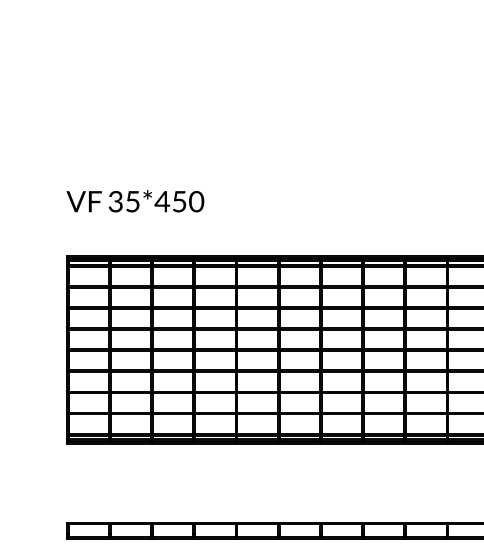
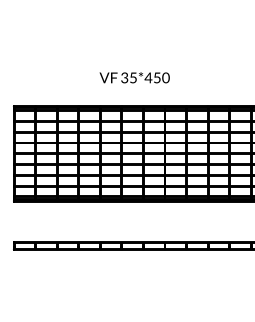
text: (134, 200) -> (134, 77), moved

